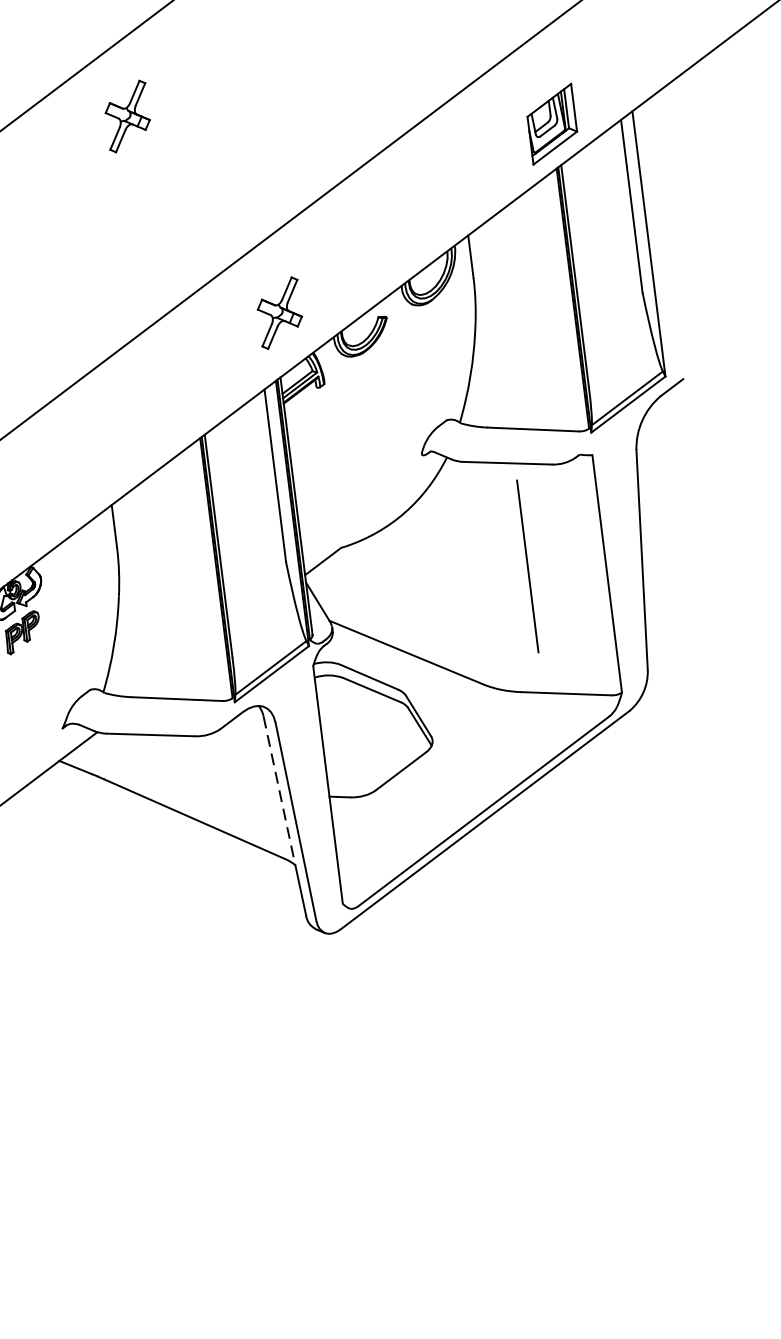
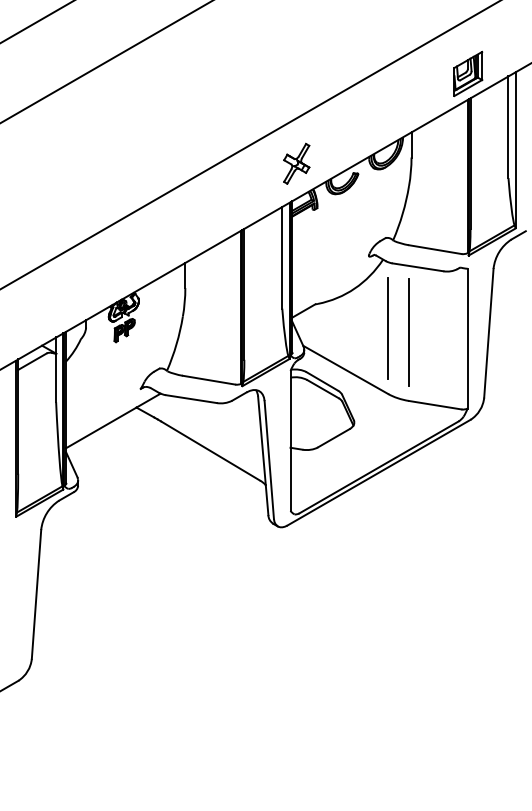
part: (127, 115) -> (222, 38), removed
line: (526, 566) -> (387, 328), moved
line: (505, 575) -> (408, 332), added
line: (280, 791) -> (262, 441), dashed -> solid

